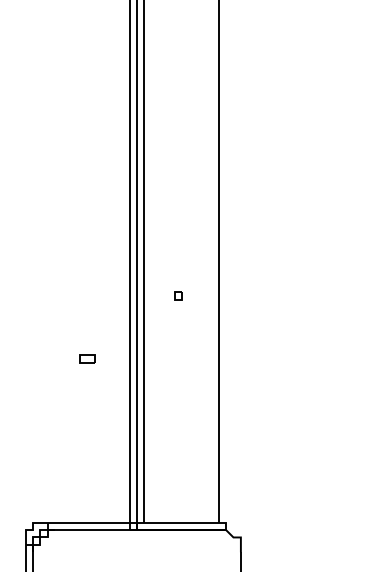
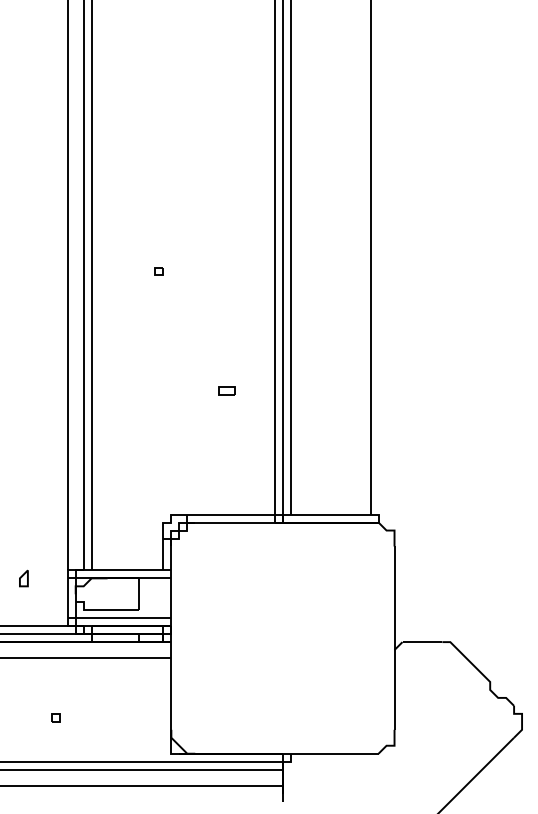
part: (177, 296) -> (158, 271), moved
part: (87, 358) -> (226, 390), moved

